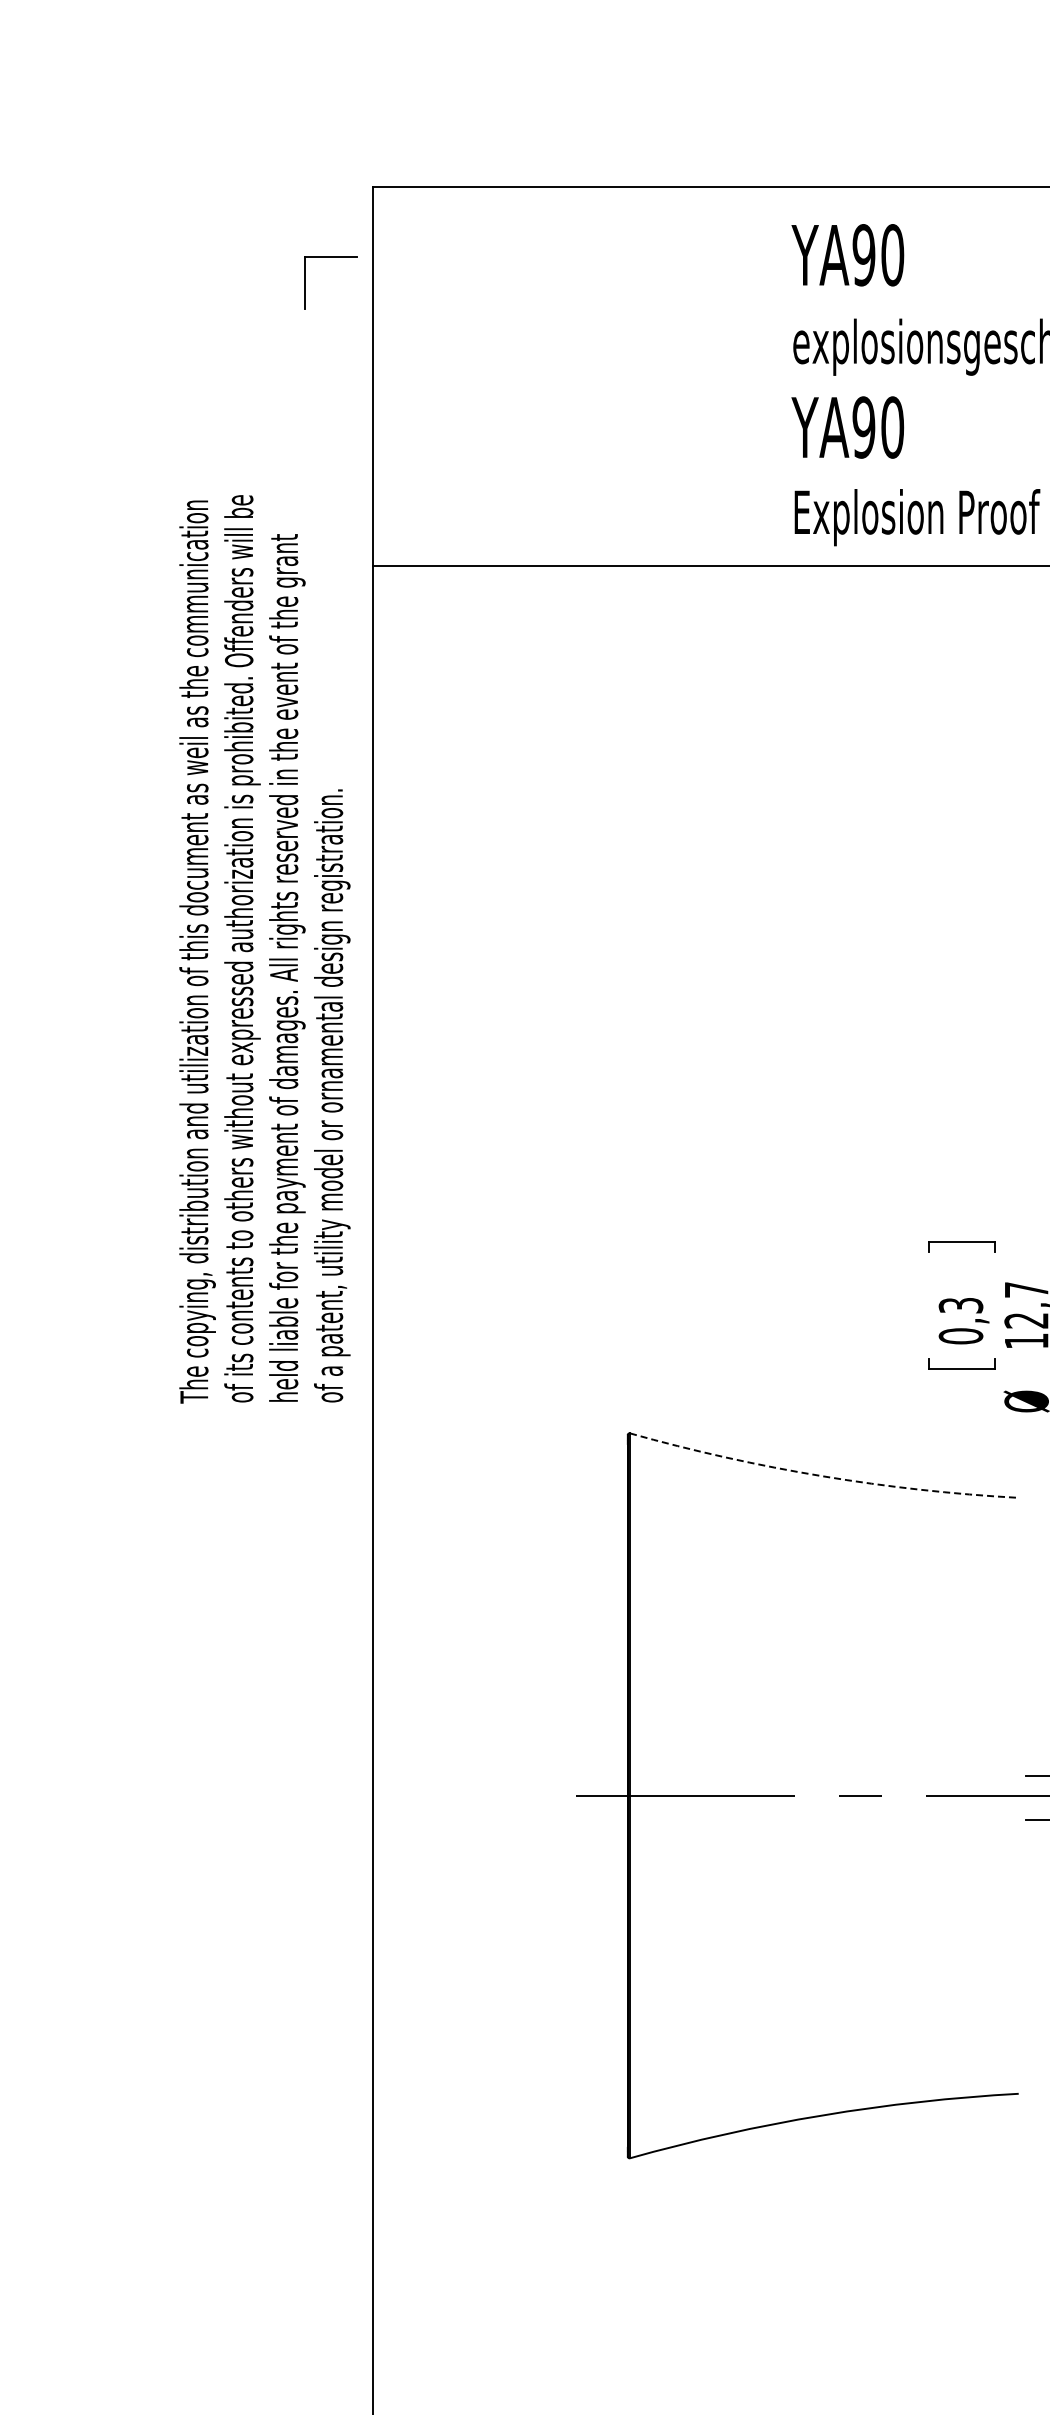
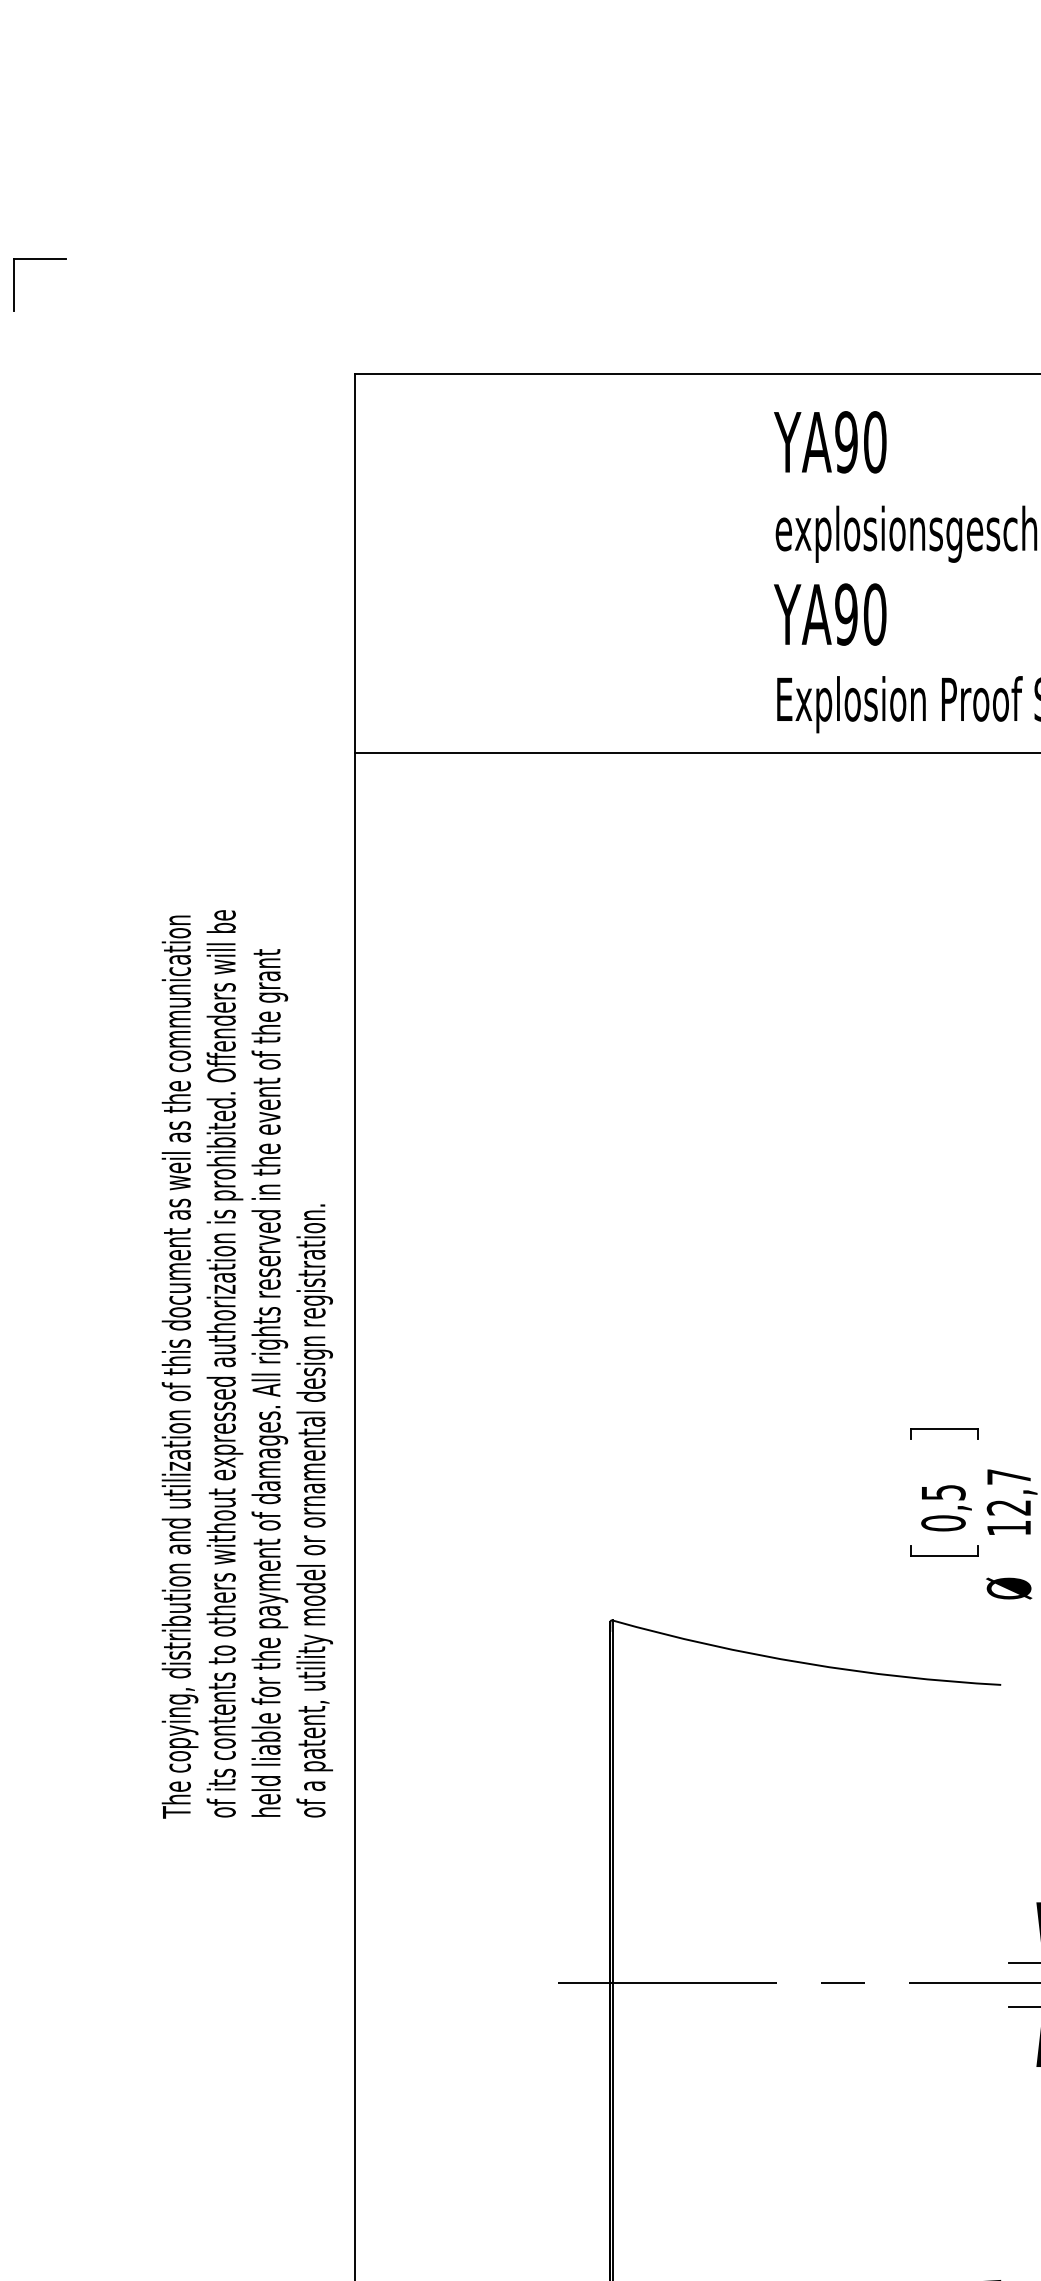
part: (330, 257) -> (38, 259), moved
text: (264, 949) -> (246, 1364), moved
text: (960, 1305) -> (942, 1492), 0,3 -> 0,5
arc: (822, 1476) -> (804, 1663), dashed -> solid

